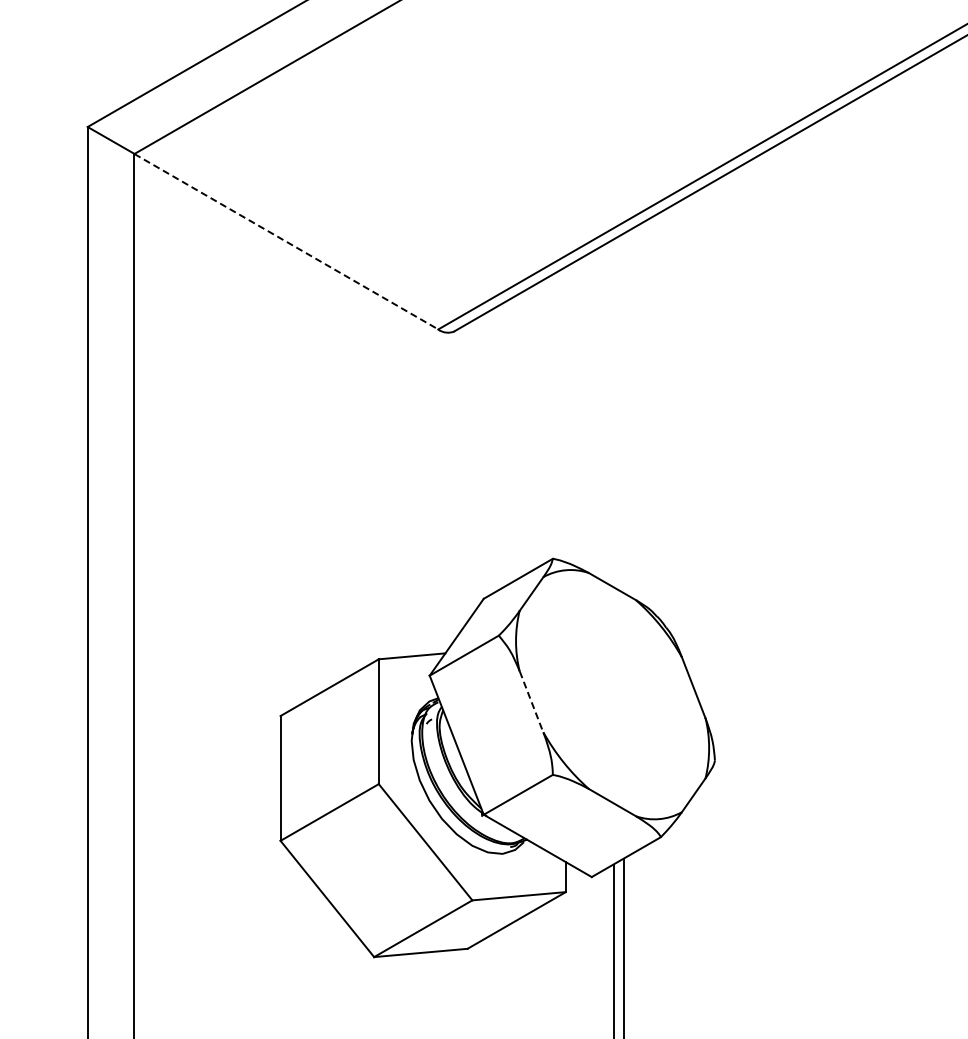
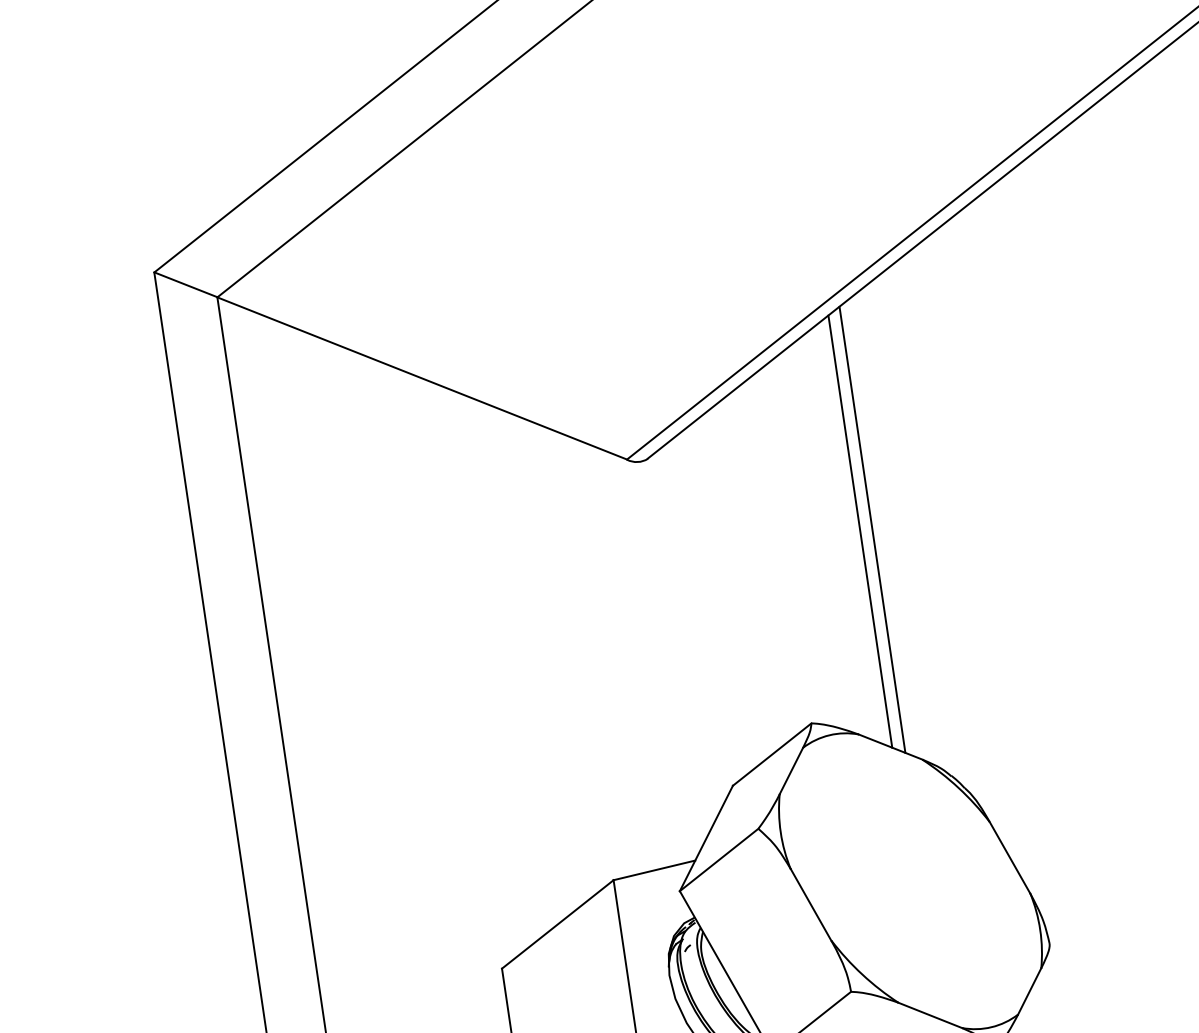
line: (286, 241) -> (422, 378), dashed -> solid
line: (613, 413) -> (860, 531), added
line: (623, 413) -> (872, 529), added
line: (531, 701) -> (811, 904), dashed -> solid

